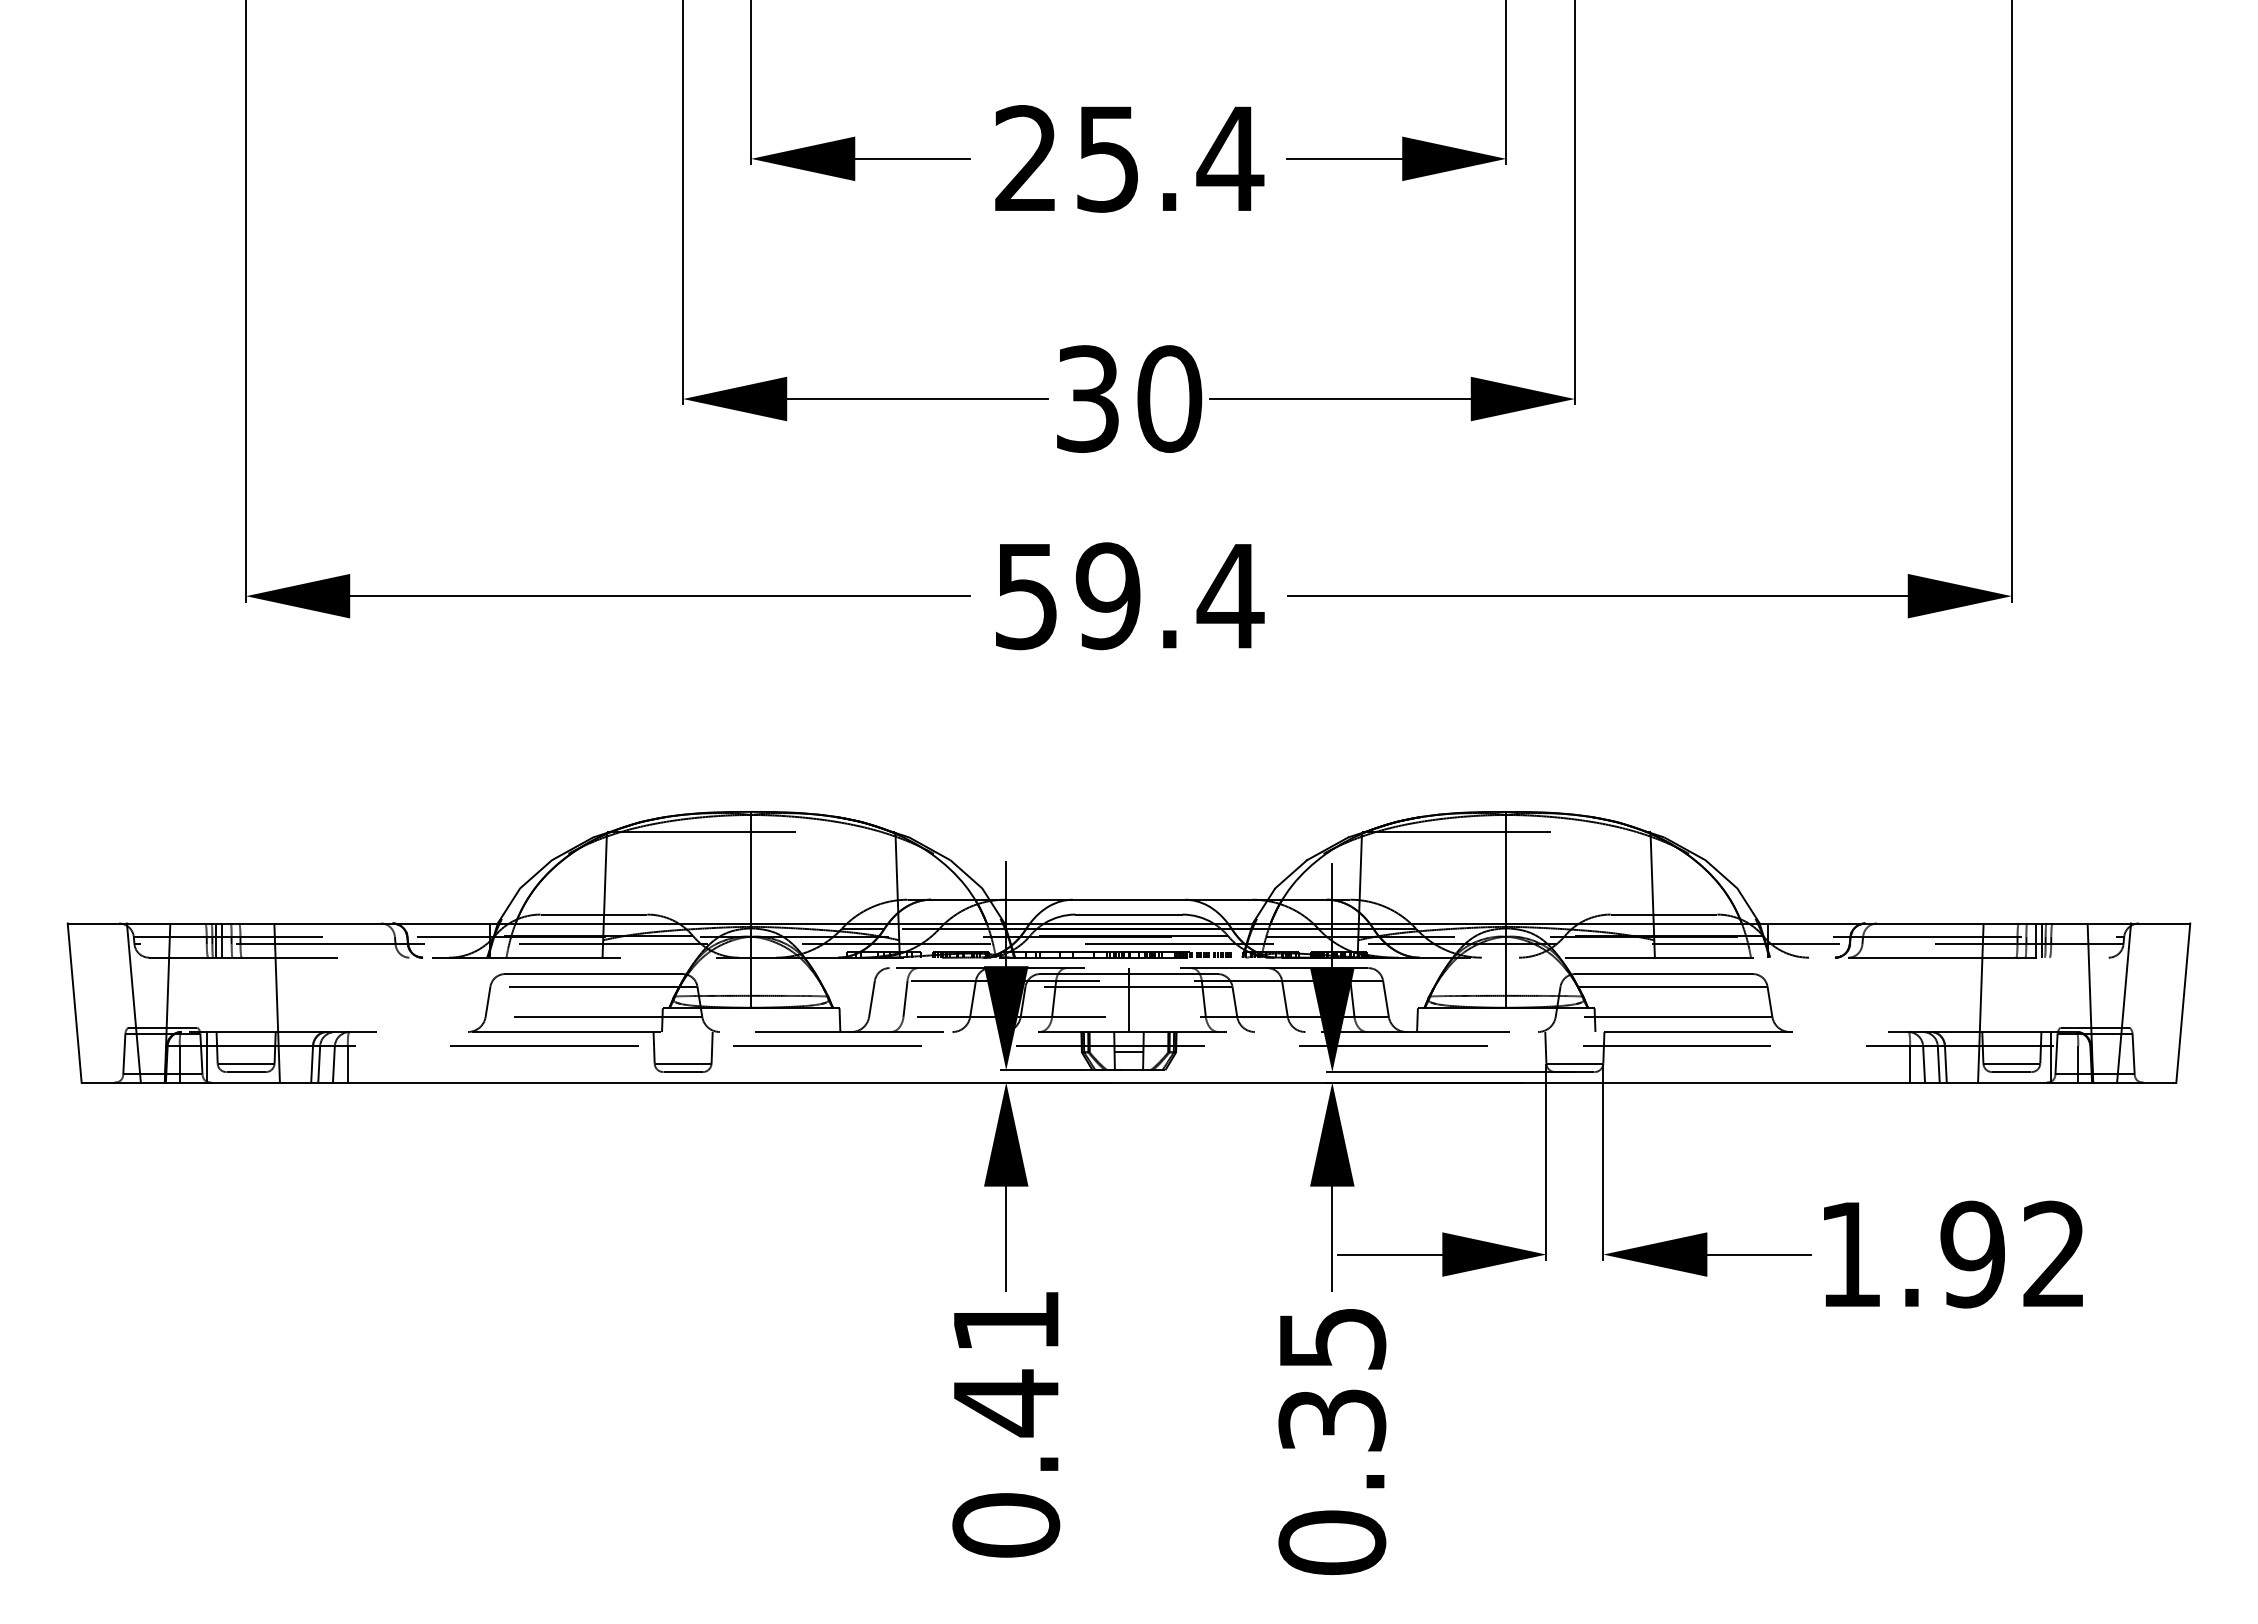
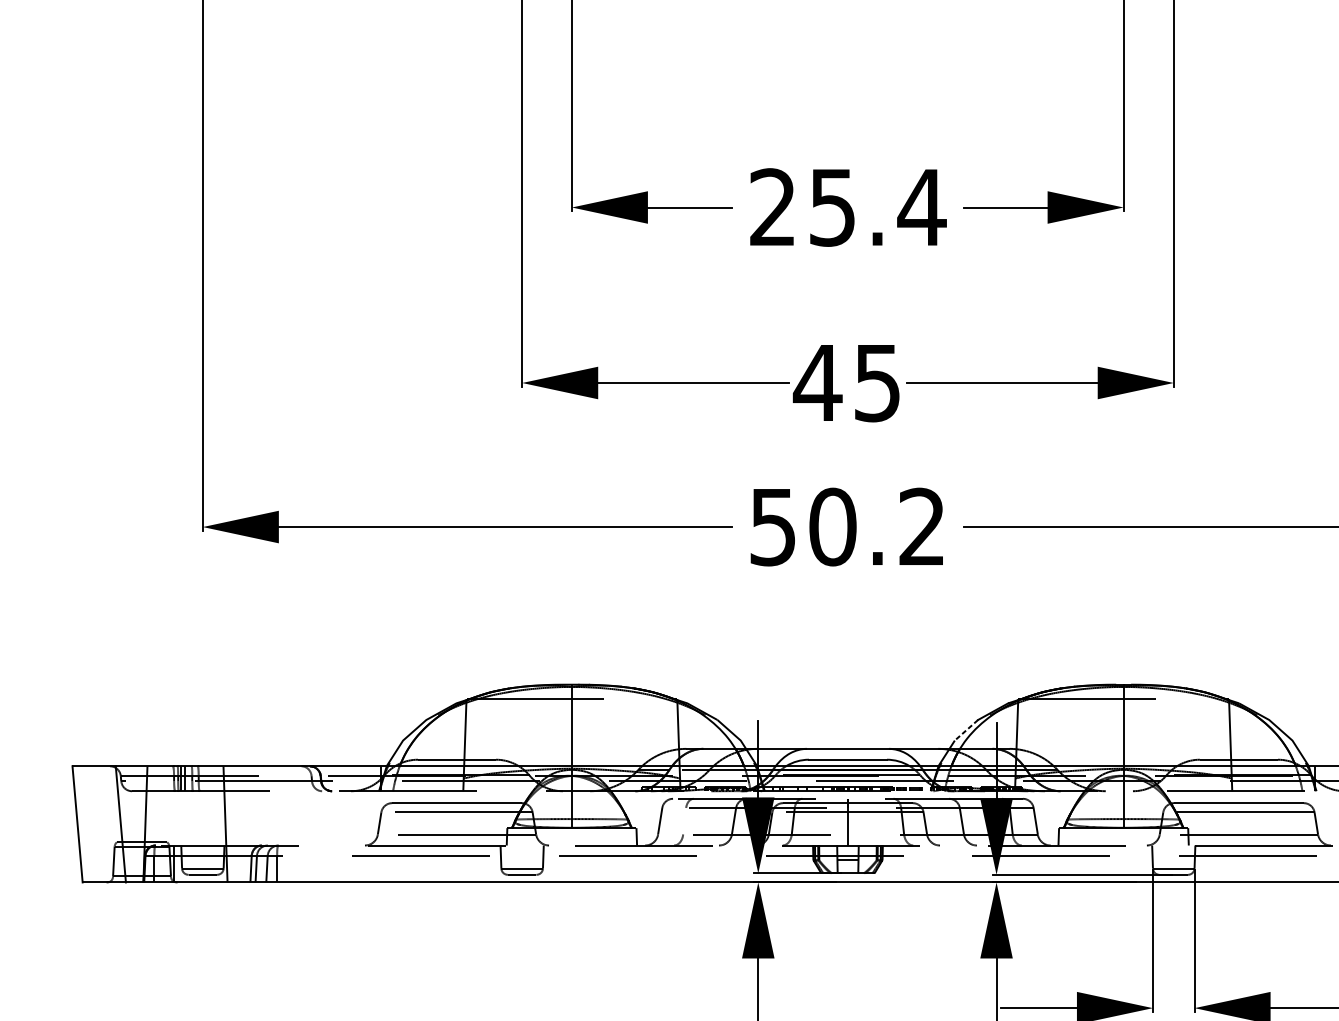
text: (1127, 398) -> (846, 382), 30 -> 45
text: (1169, 596) -> (877, 527), 59.4 -> 50.2
line: (1290, 874) -> (965, 730), solid -> dashed
line: (905, 998) -> (684, 821), removed

